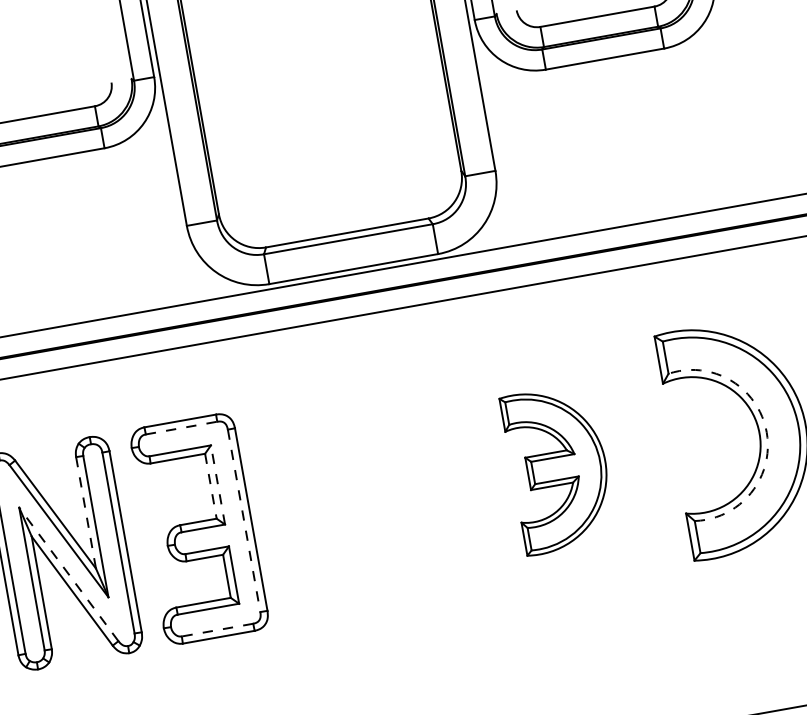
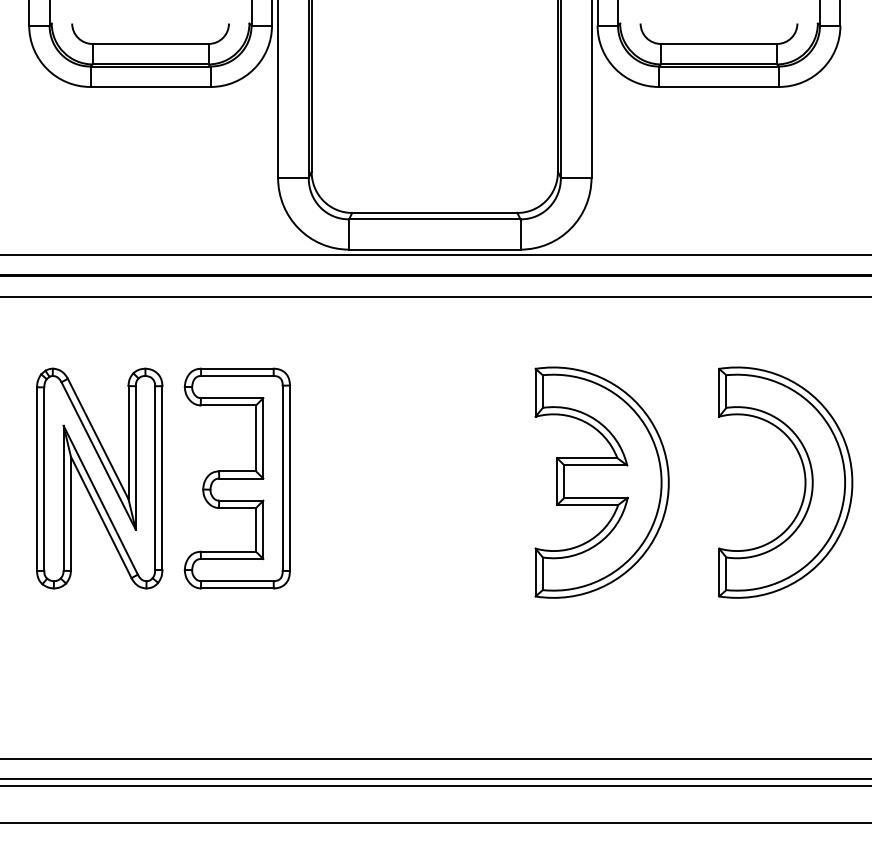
line: (181, 427) -> (237, 375), dashed -> solid
arc: (766, 432) -> (812, 482), dashed -> solid
part: (558, 469) -> (601, 482), size x1.43
line: (218, 484) -> (263, 437), dashed -> solid
line: (211, 486) -> (256, 438), dashed -> solid
line: (86, 512) -> (128, 442), dashed -> solid
line: (243, 521) -> (282, 478), dashed -> solid
line: (68, 573) -> (100, 499), dashed -> solid
line: (216, 630) -> (236, 581), dashed -> solid

